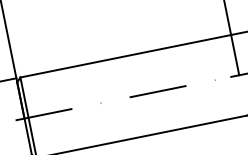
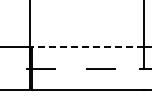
line: (126, 56) -> (88, 47), solid -> dashed

